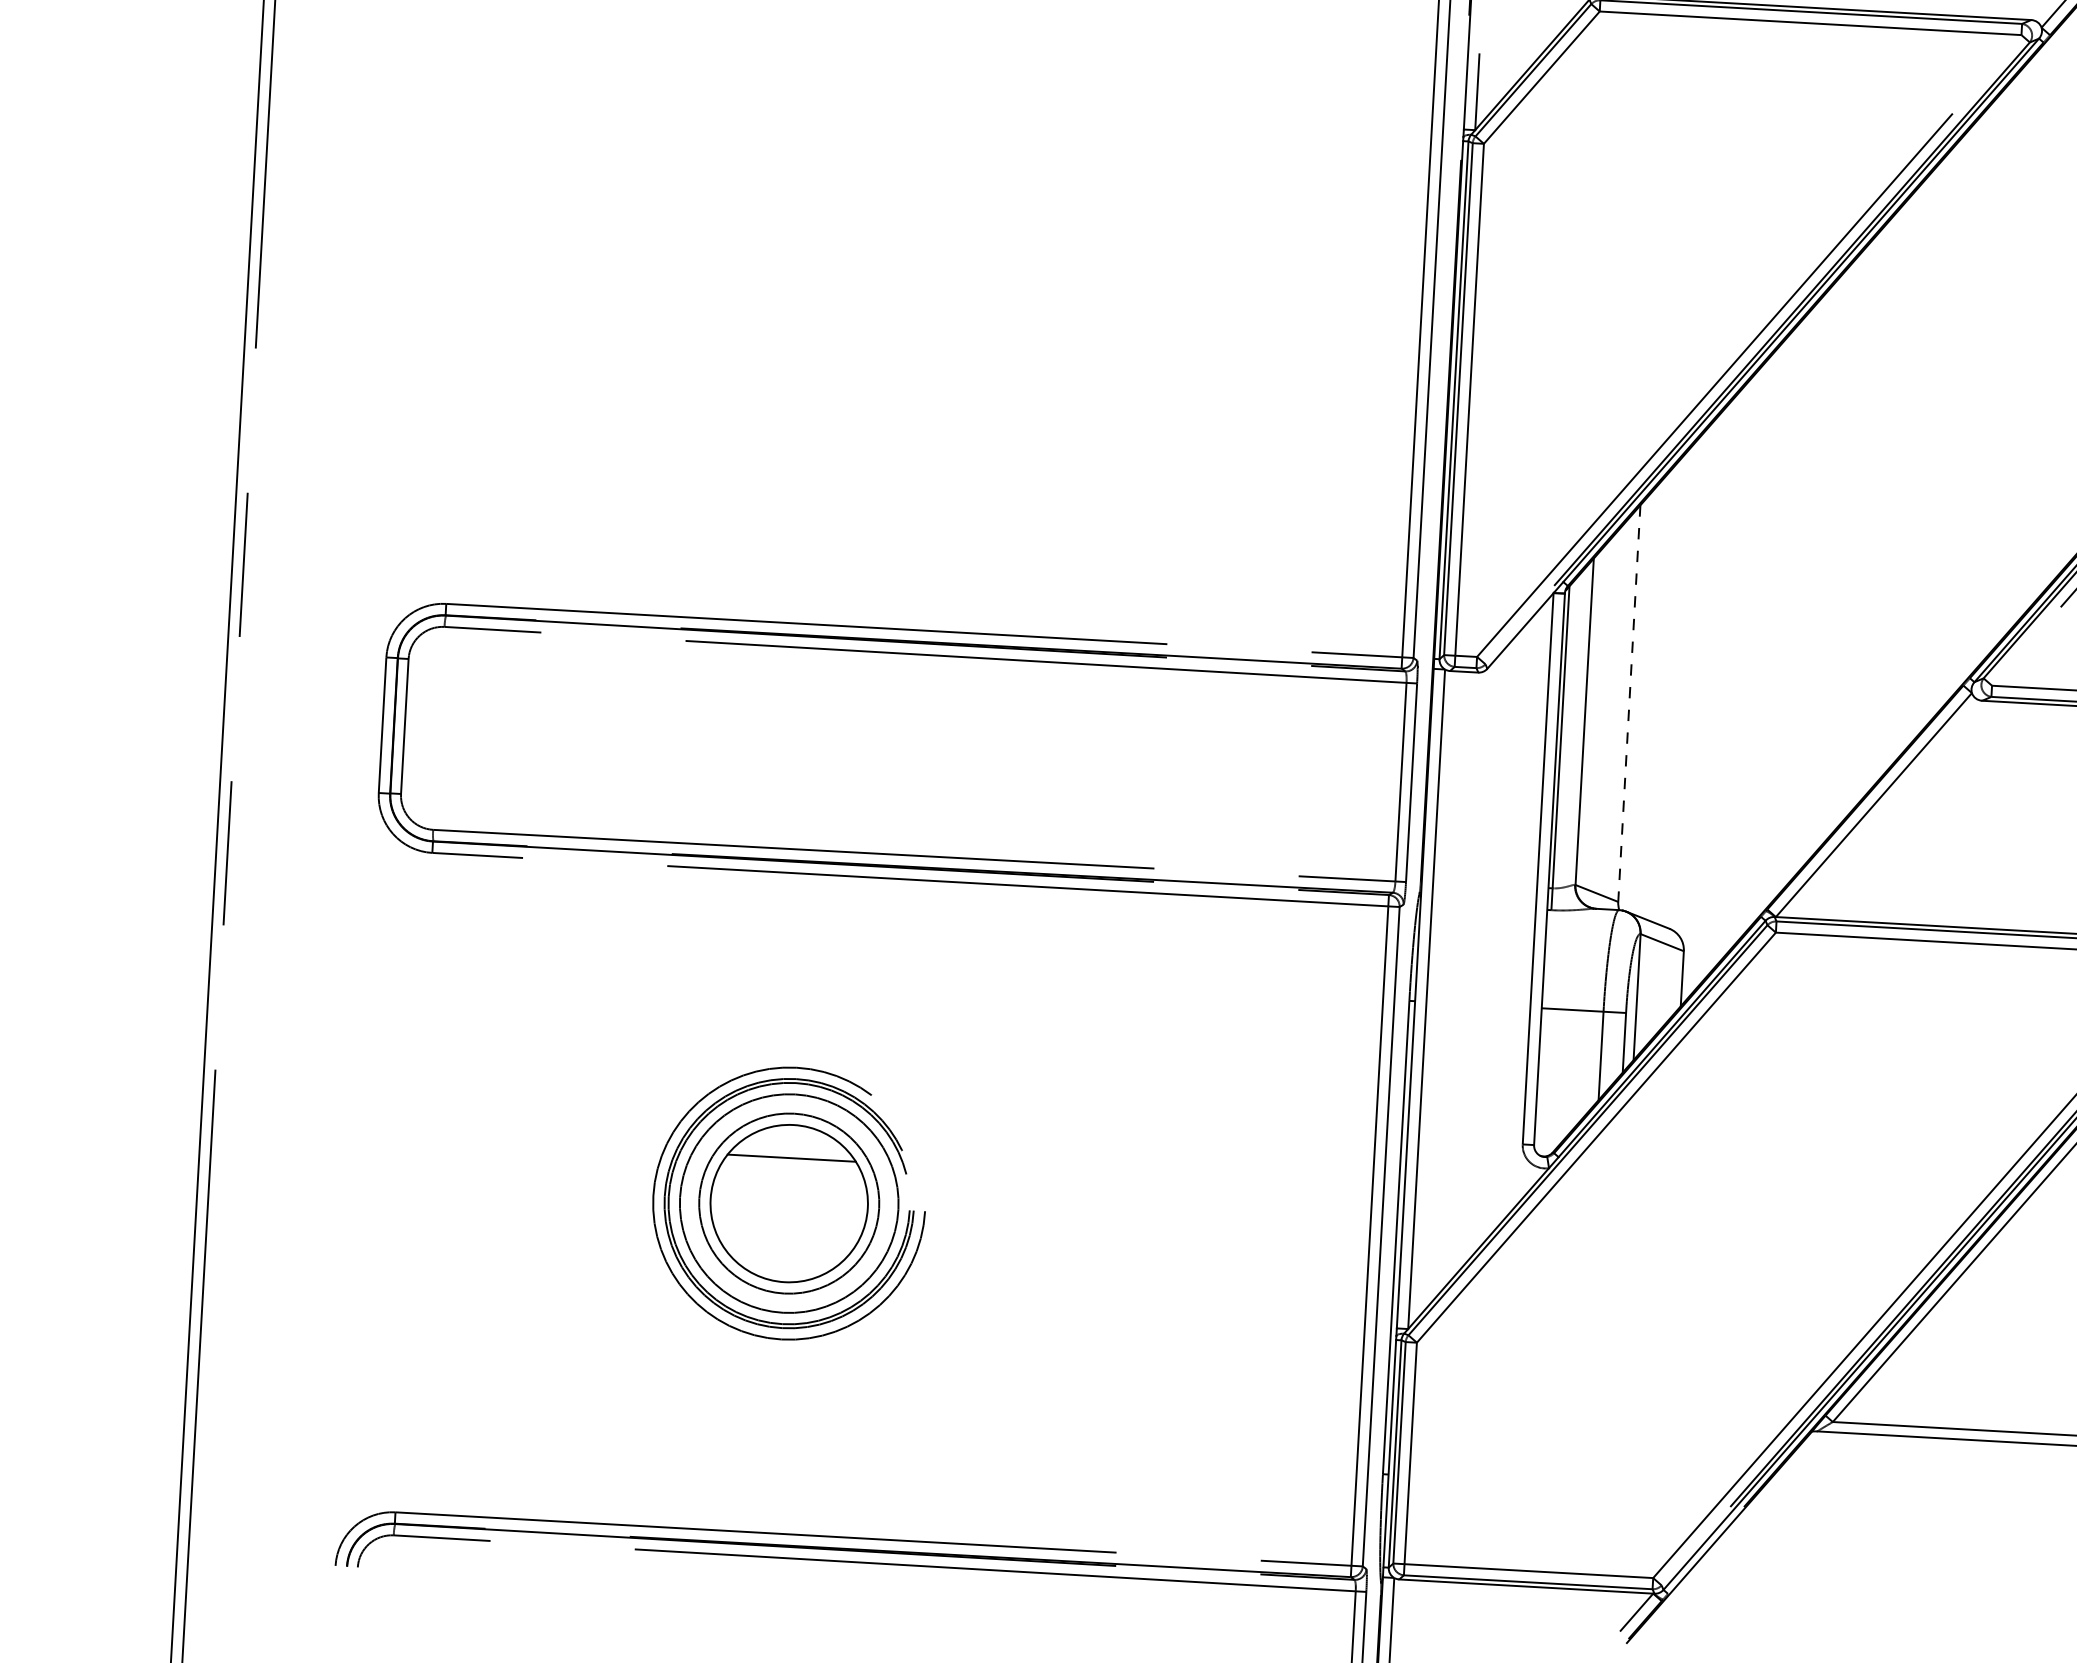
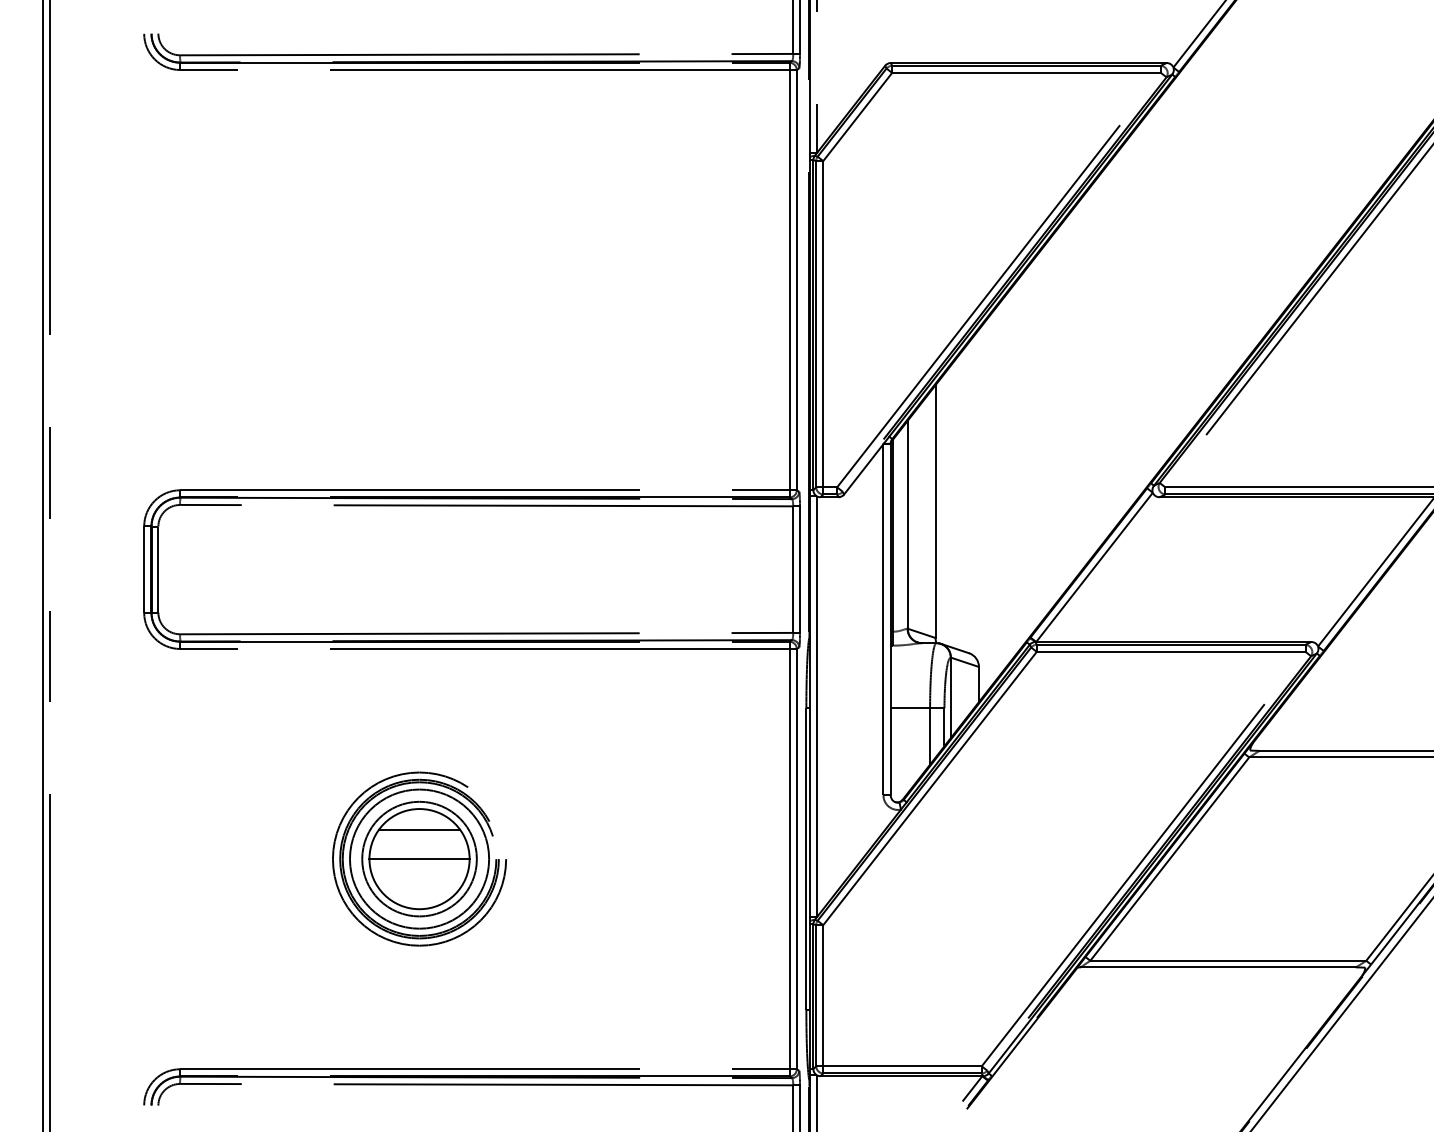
line: (1629, 705) -> (935, 512), dashed -> solid
line: (789, 1204) -> (419, 859), added

